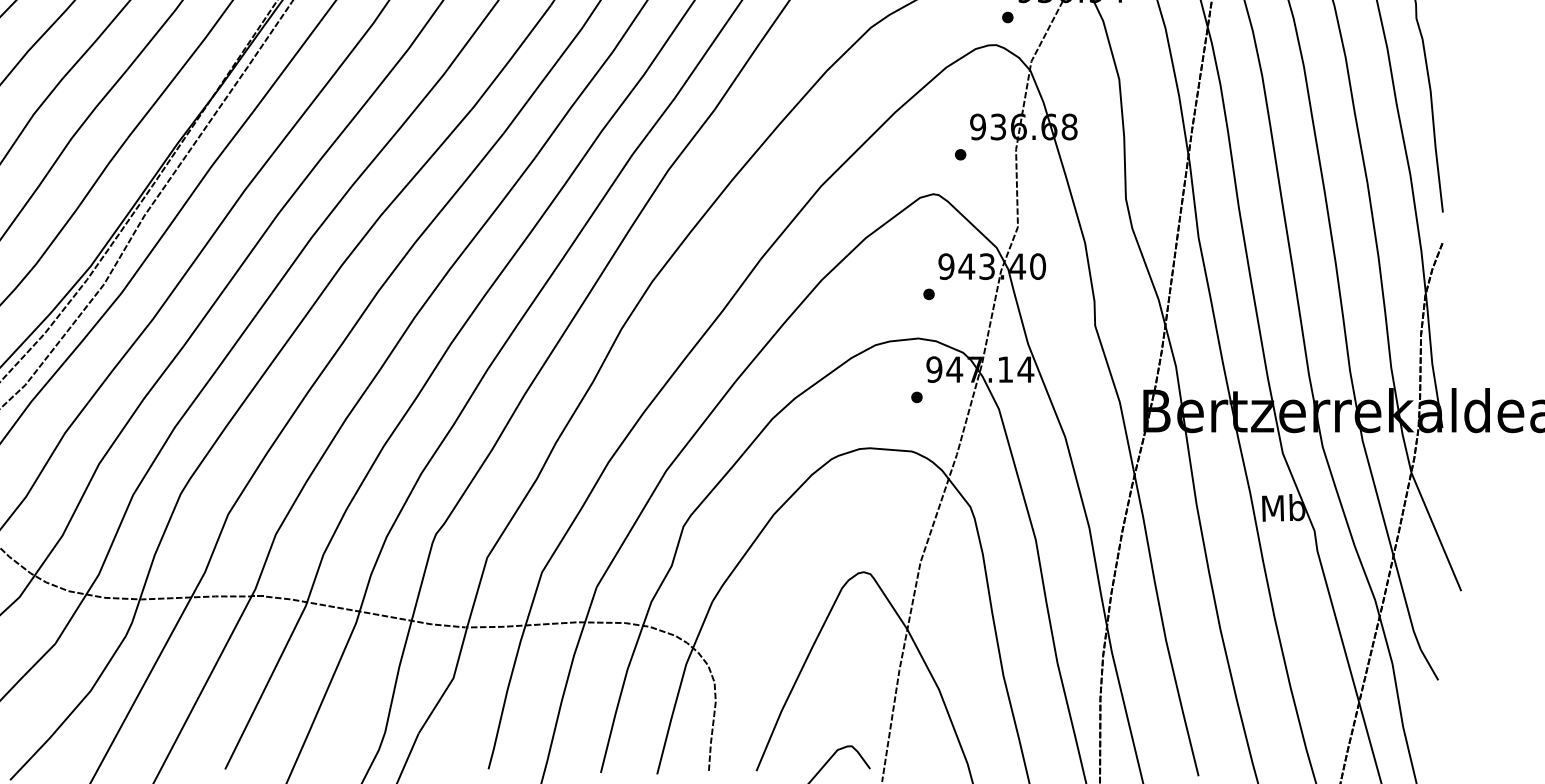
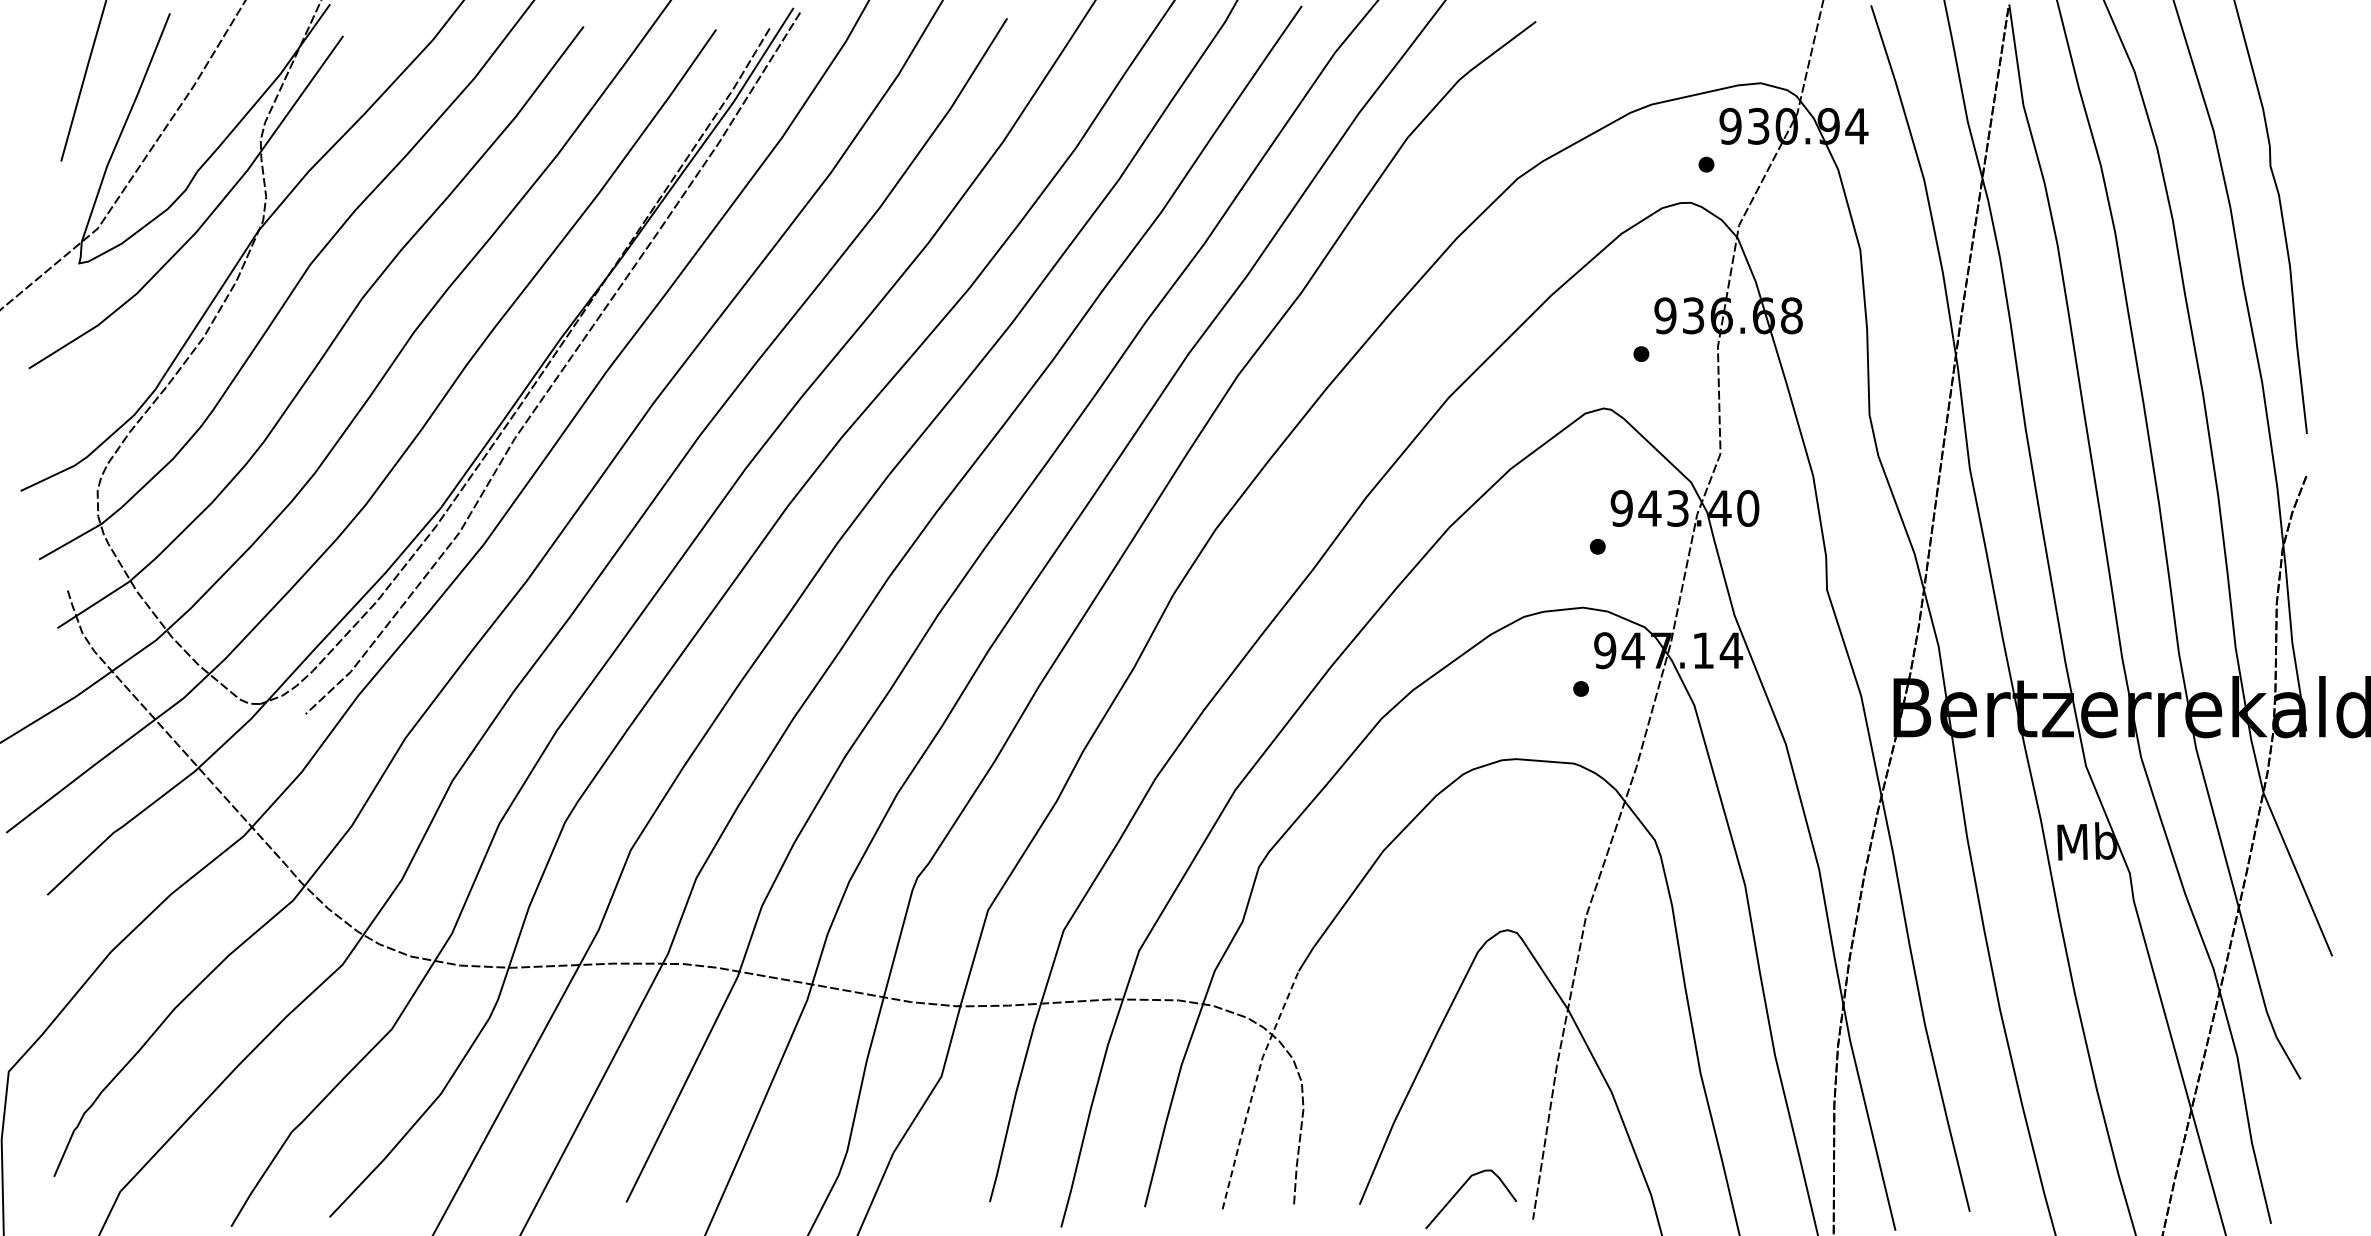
line: (680, 686) -> (1254, 1087), solid -> dashed

